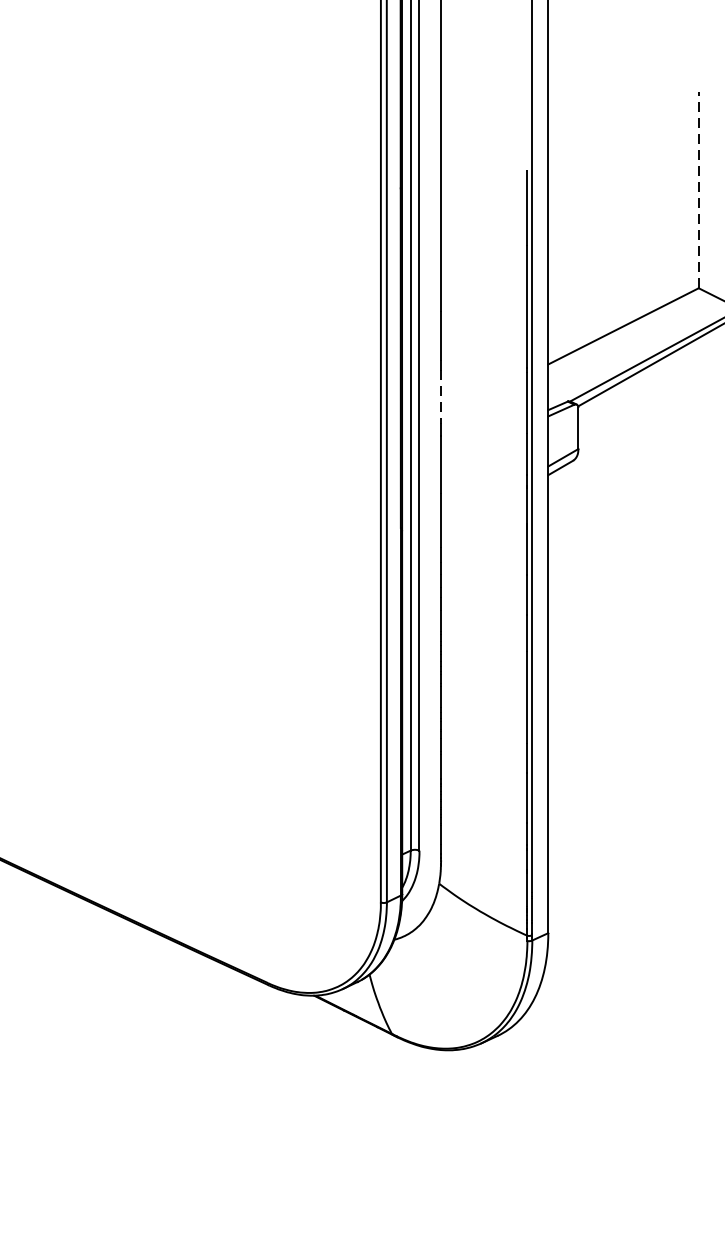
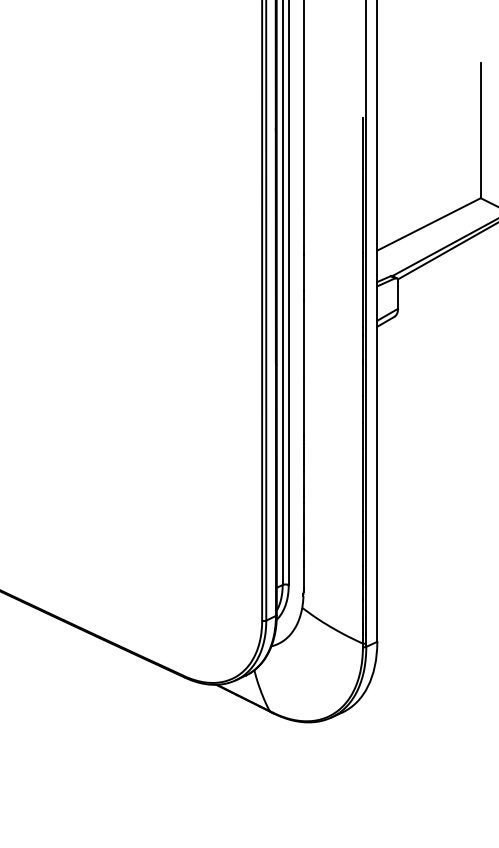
line: (698, 189) -> (480, 130), dashed -> solid
line: (441, 397) -> (303, 273), dashed -> solid

